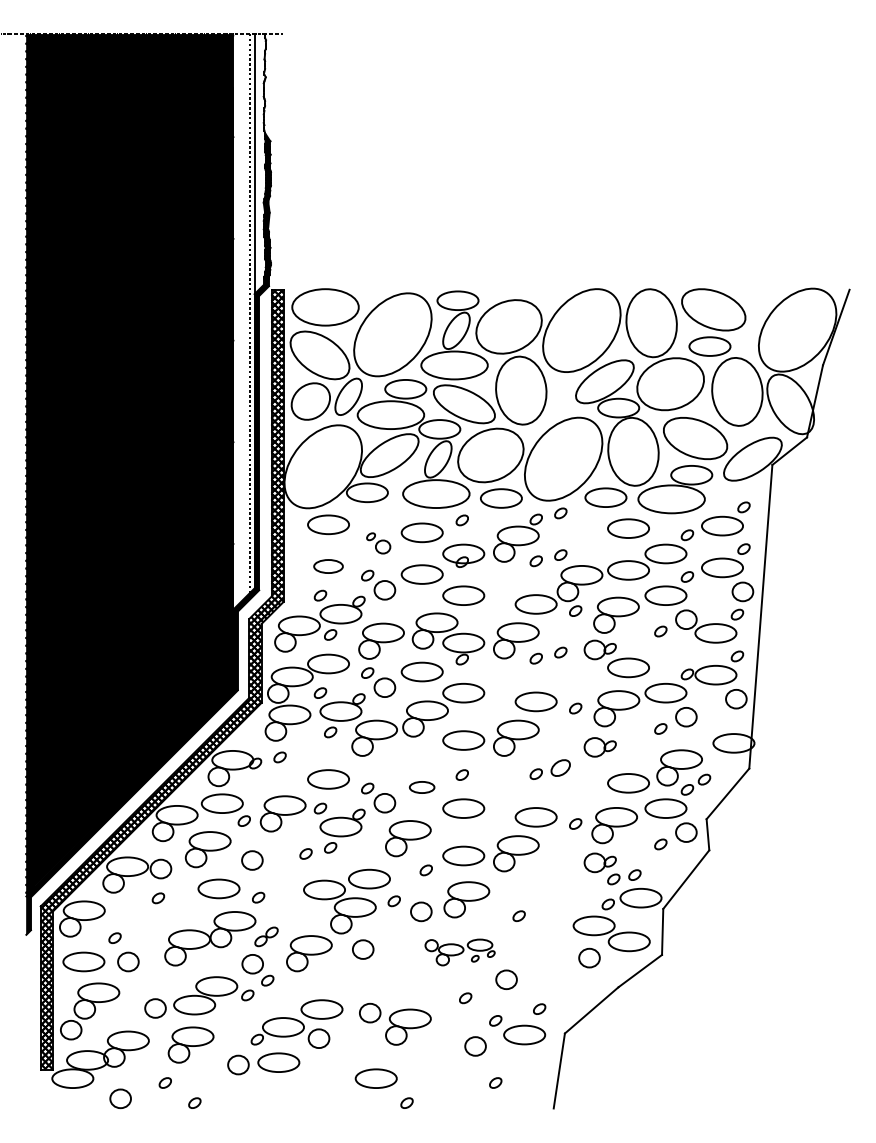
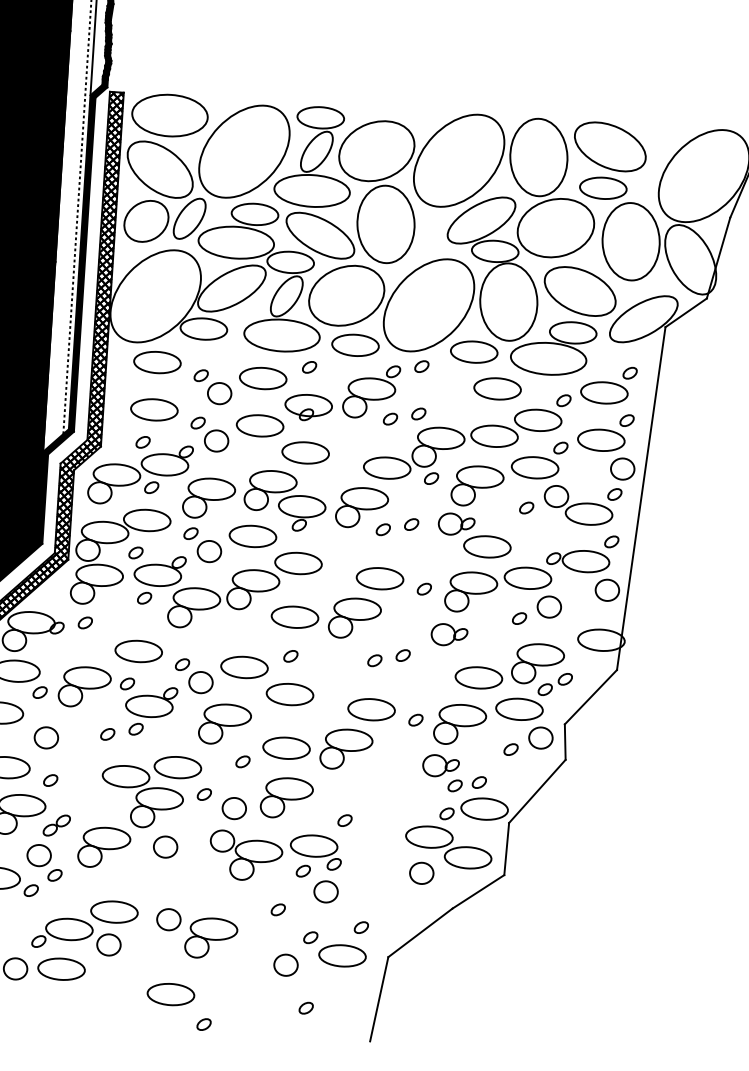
part: (378, 543) -> (212, 387), size x1.43
part: (328, 566) -> (154, 409), size x1.43
part: (560, 767) -> (402, 654), size x0.62
part: (421, 787) -> (243, 667), size x1.67
part: (459, 952) -> (274, 857), size x1.67

